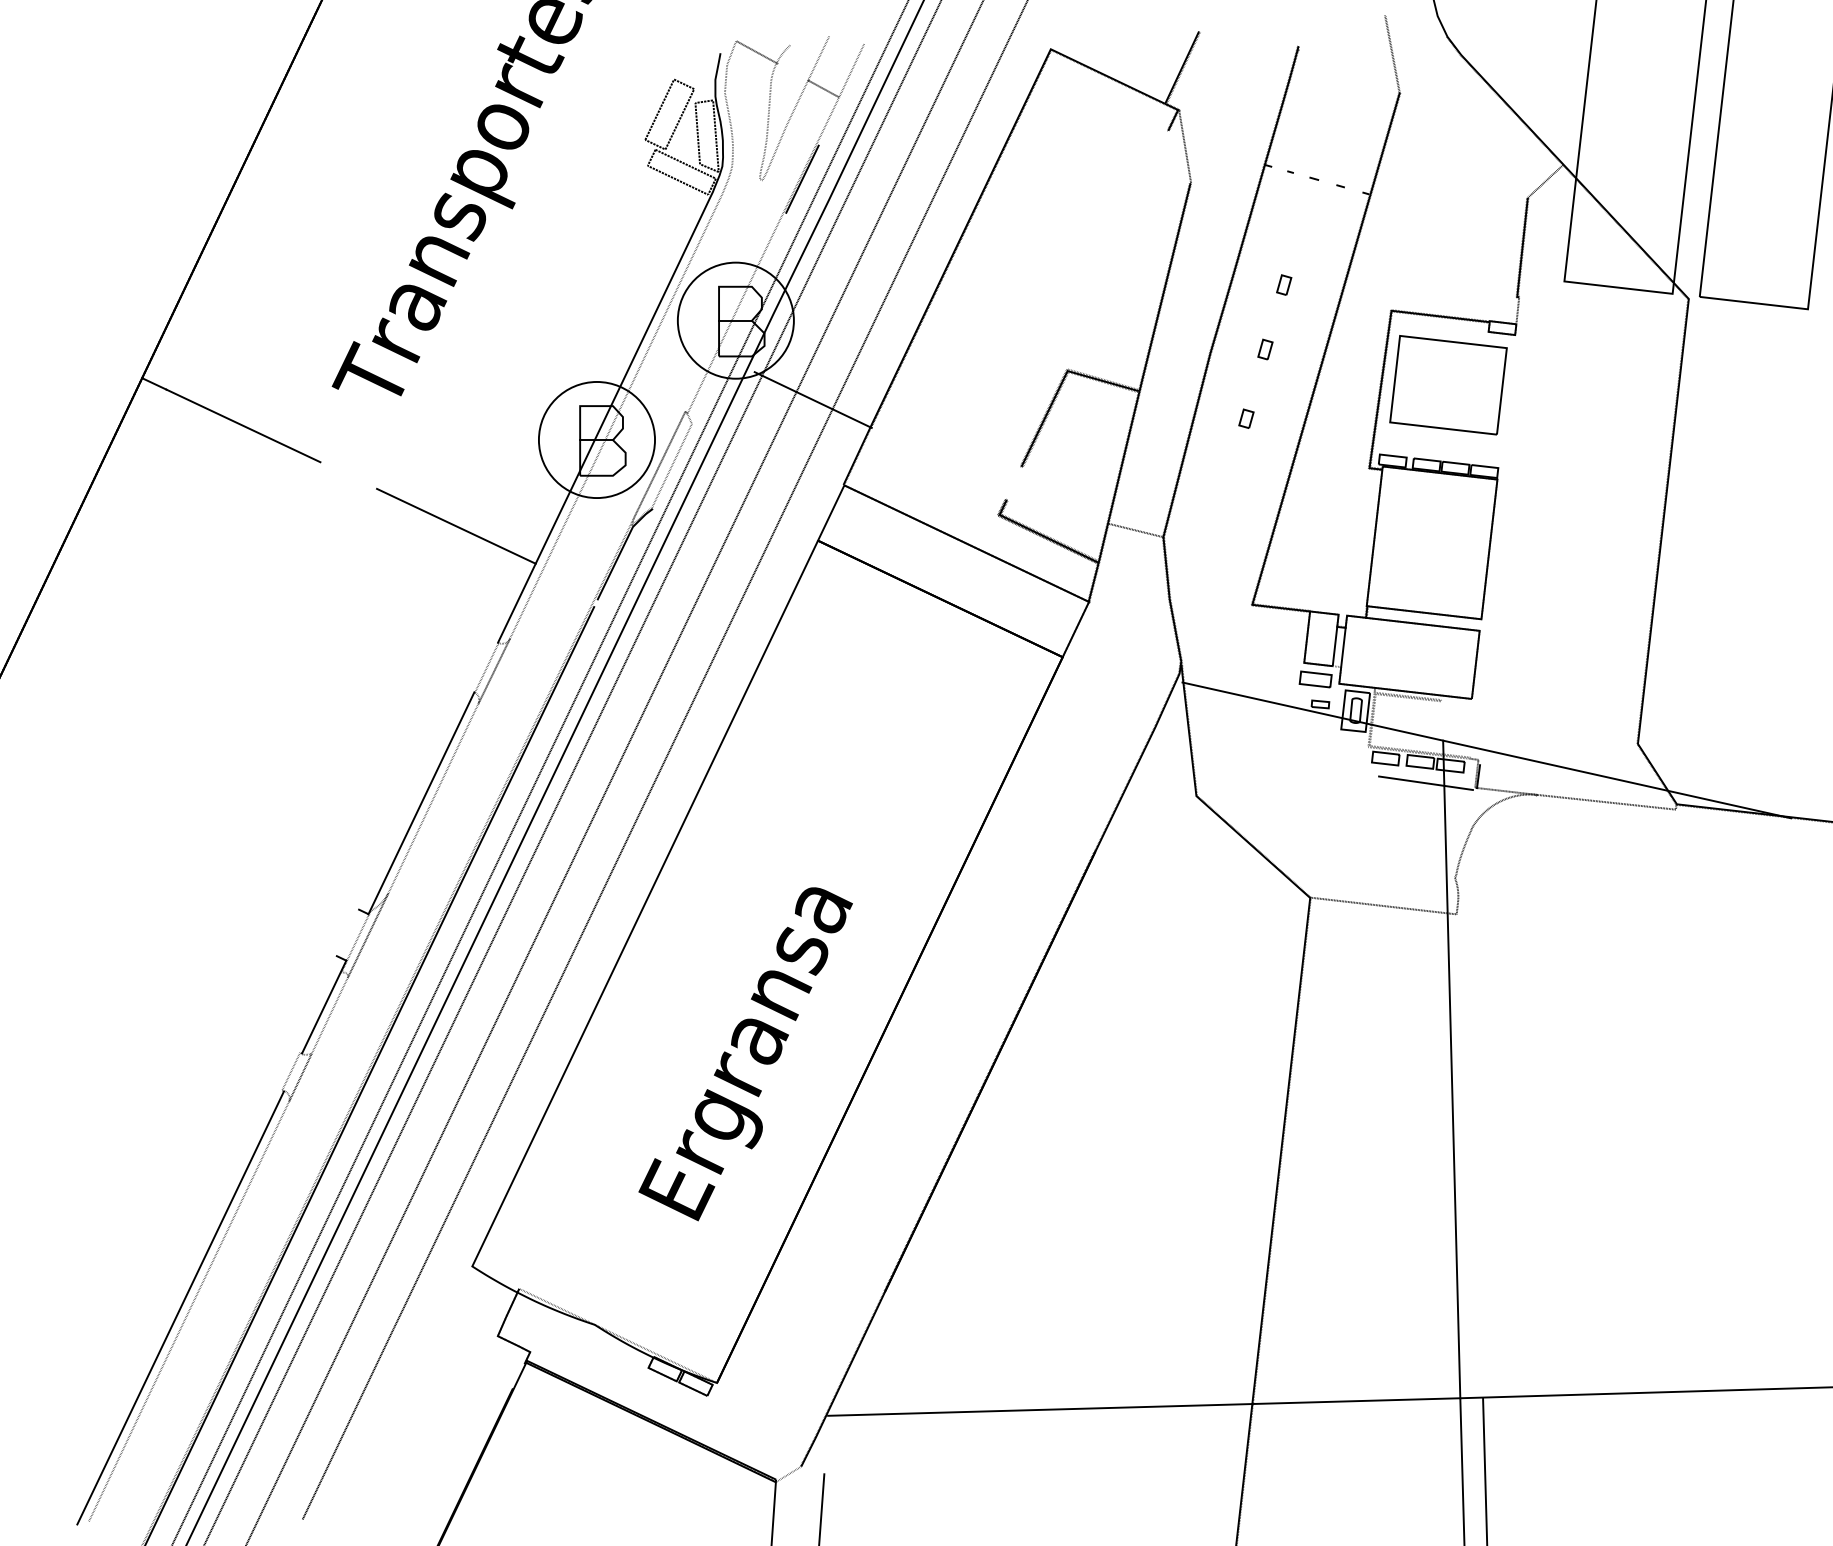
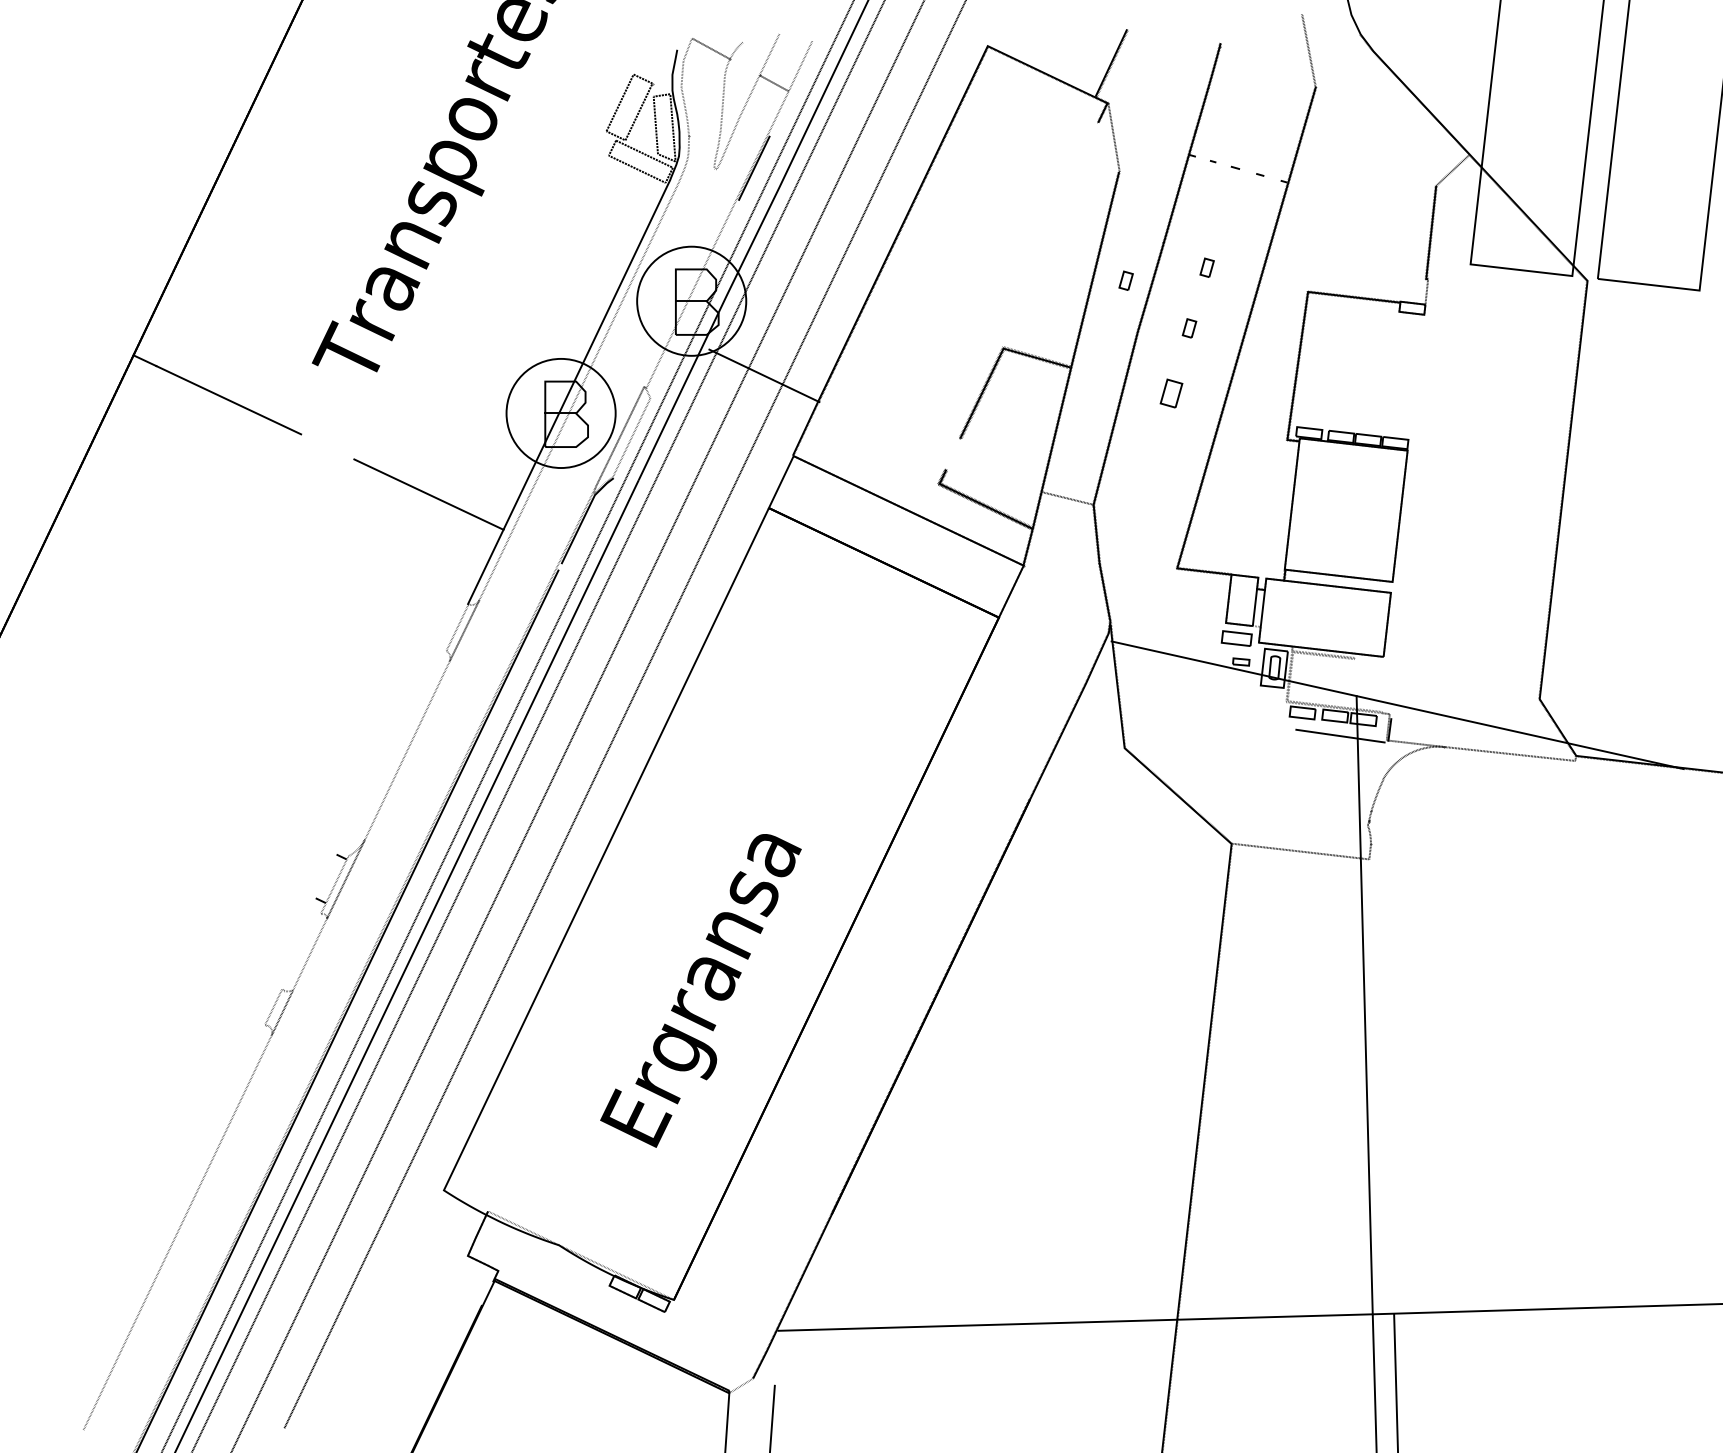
part: (1197, 298) -> (1125, 280), added
part: (1448, 384) -> (1361, 361), removed
part: (1246, 418) -> (1171, 393), size x1.6
line: (420, 802) -> (395, 754), removed
line: (324, 1007) -> (304, 946), removed
line: (180, 1306) -> (169, 1228), removed

